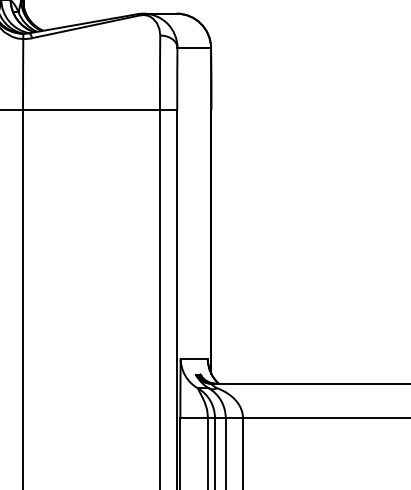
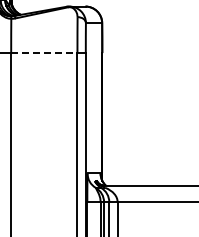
line: (91, 110) -> (44, 53), solid -> dashed

